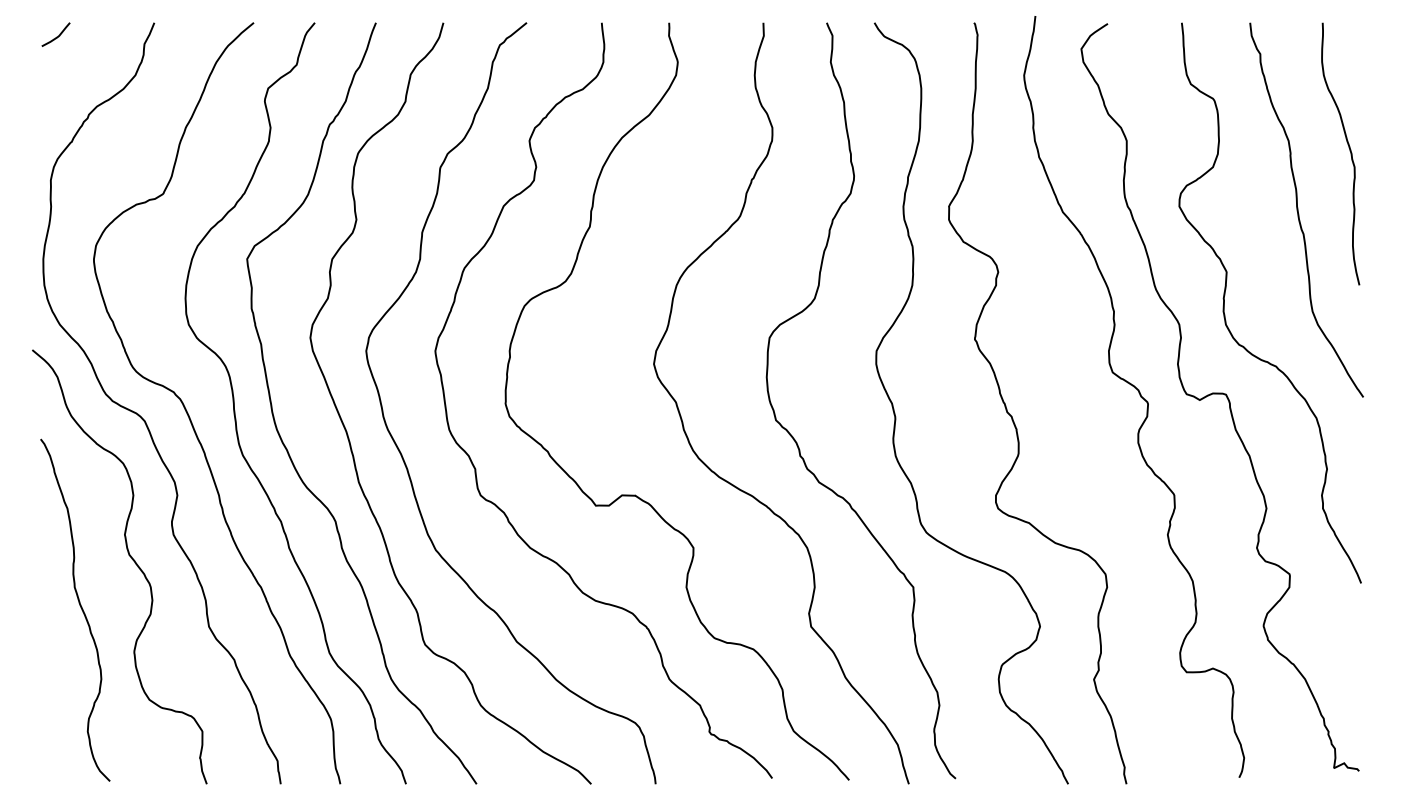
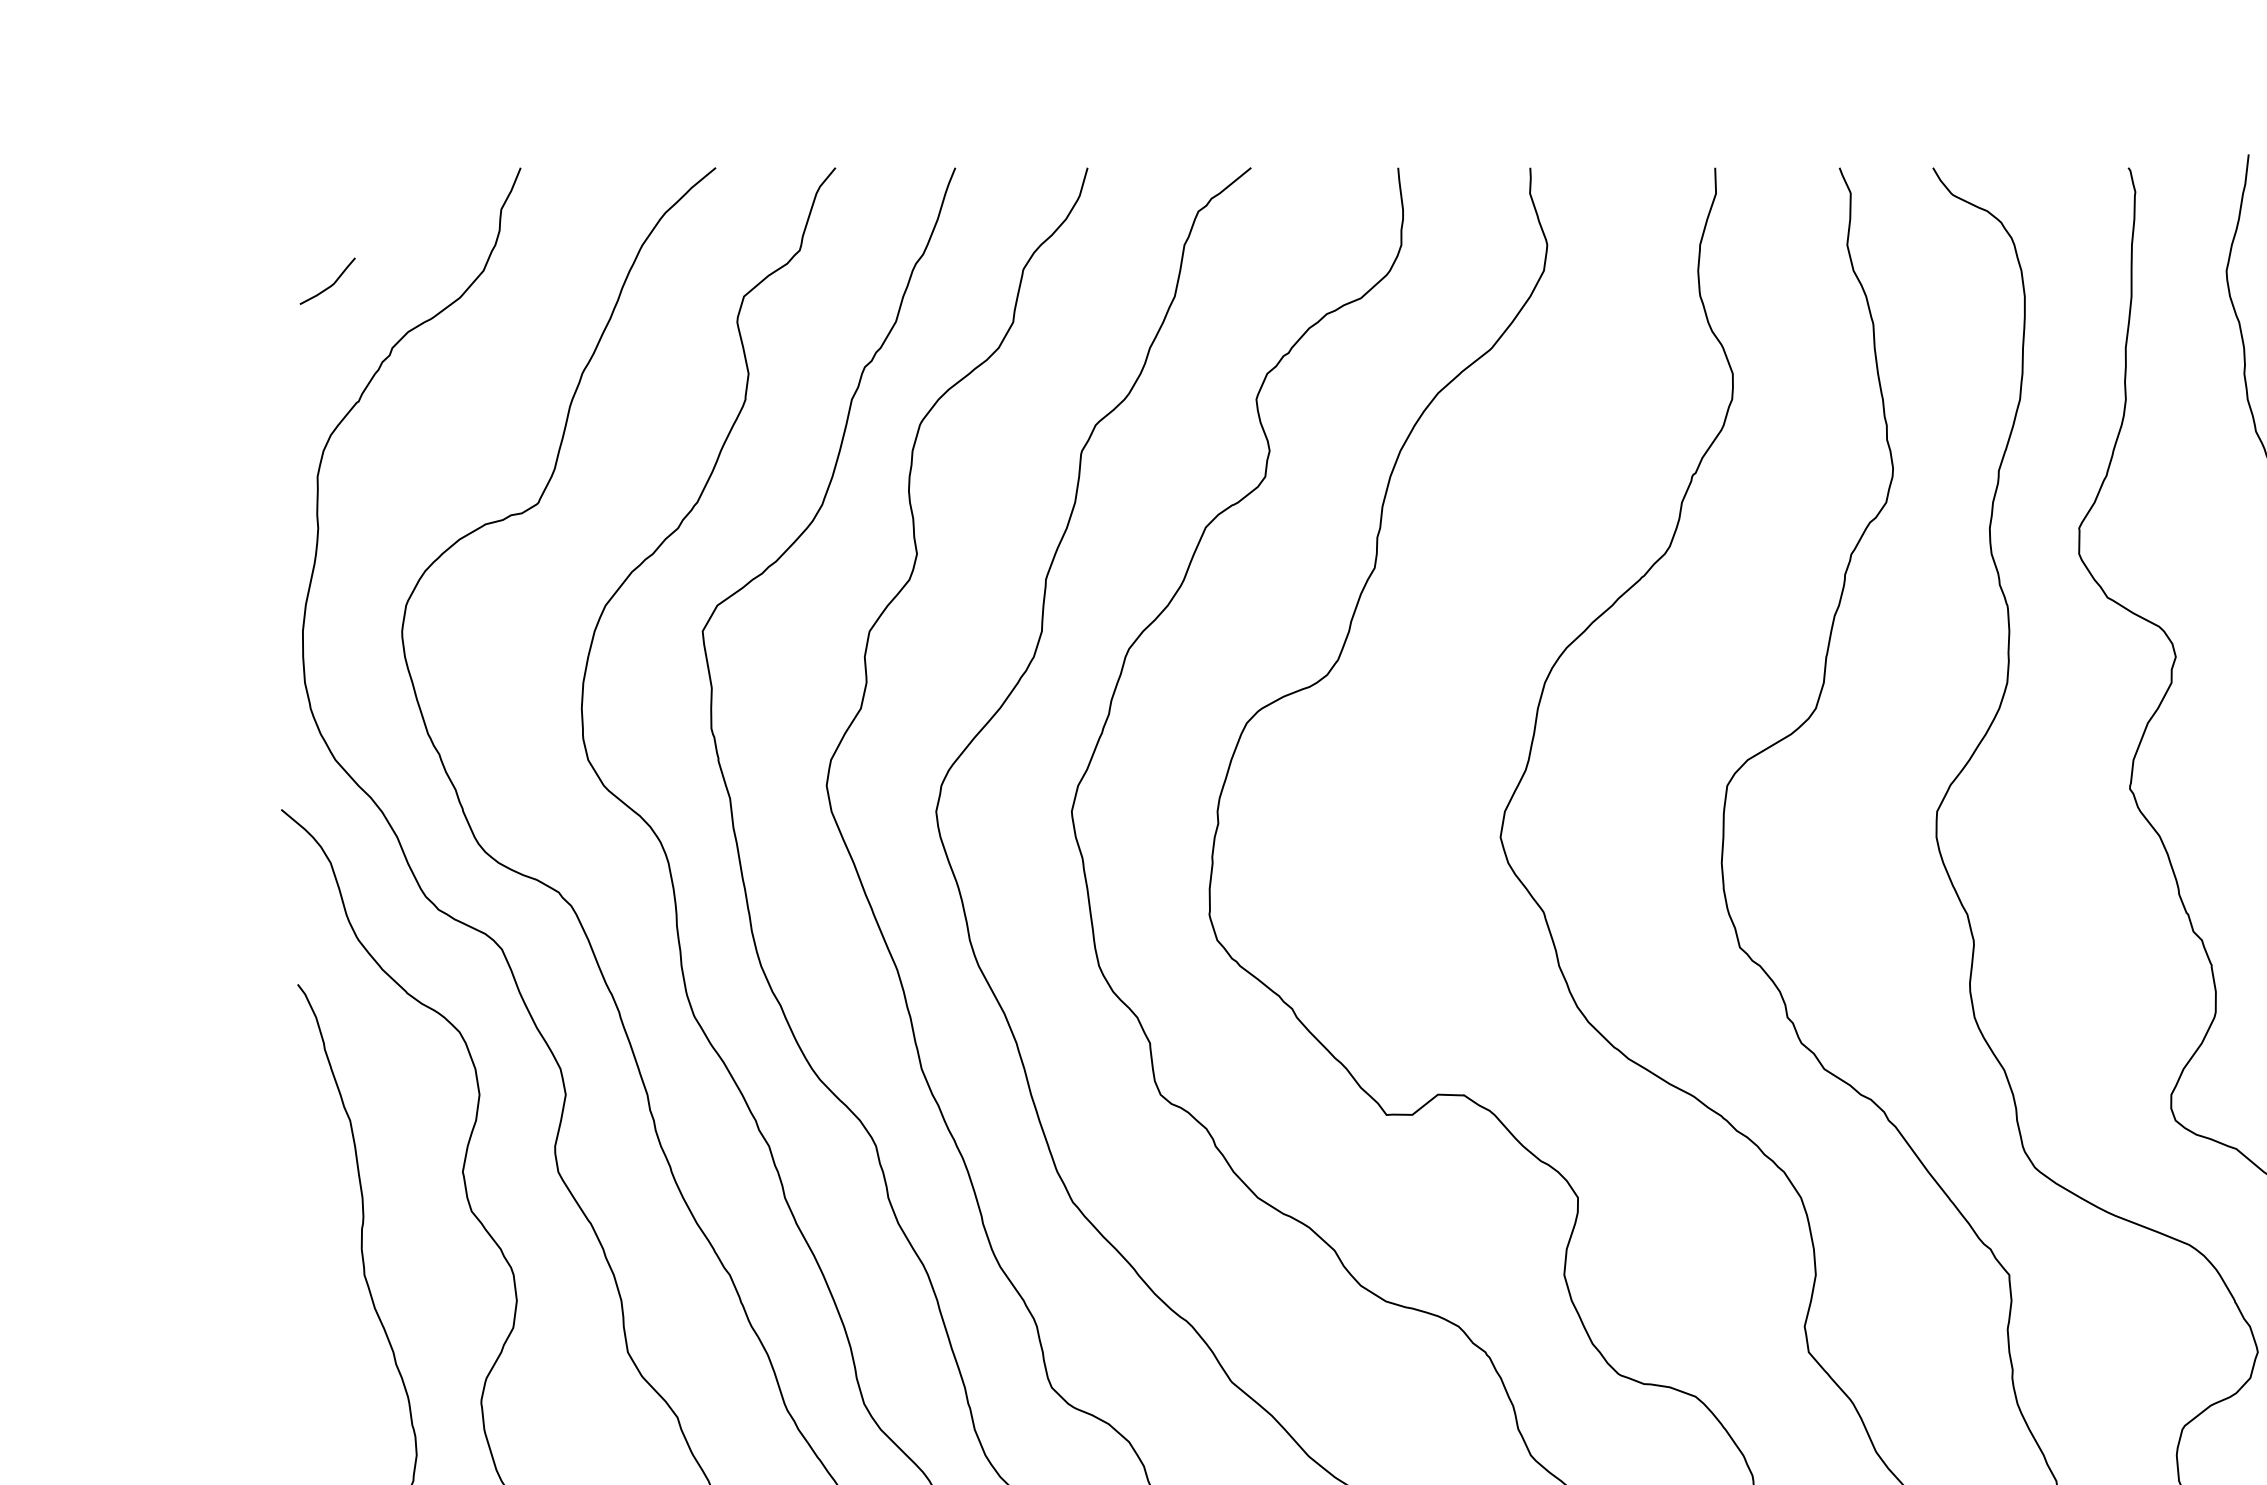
curve: (56, 36) -> (328, 284), moved

